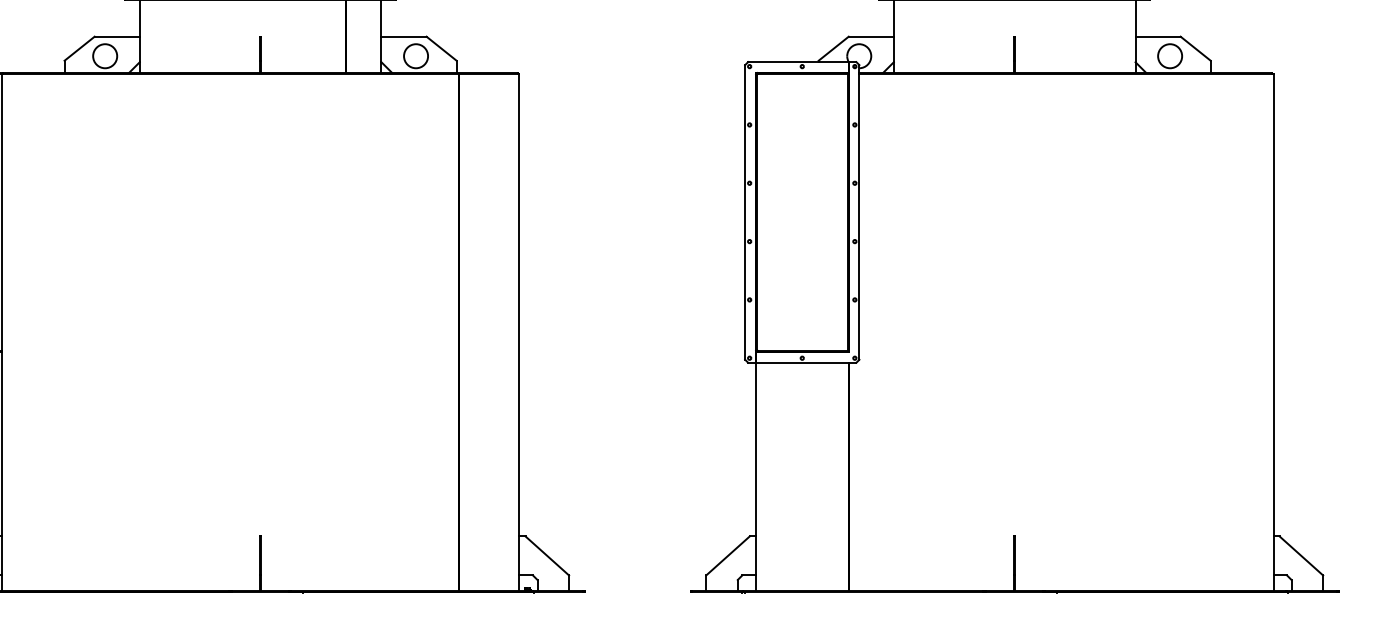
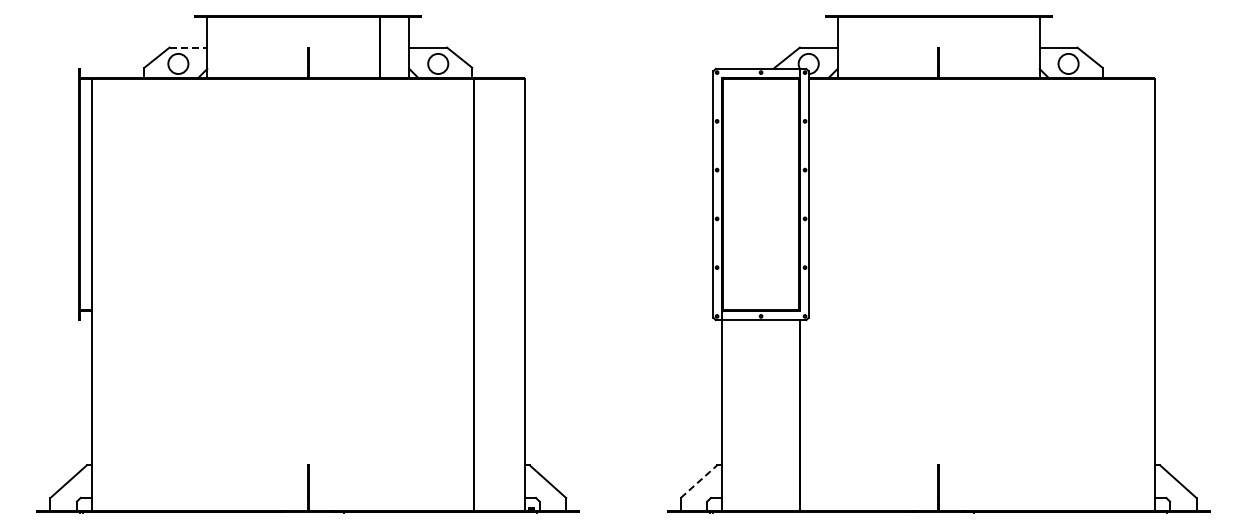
line: (117, 36) -> (188, 47), solid -> dashed
line: (728, 555) -> (699, 481), solid -> dashed

